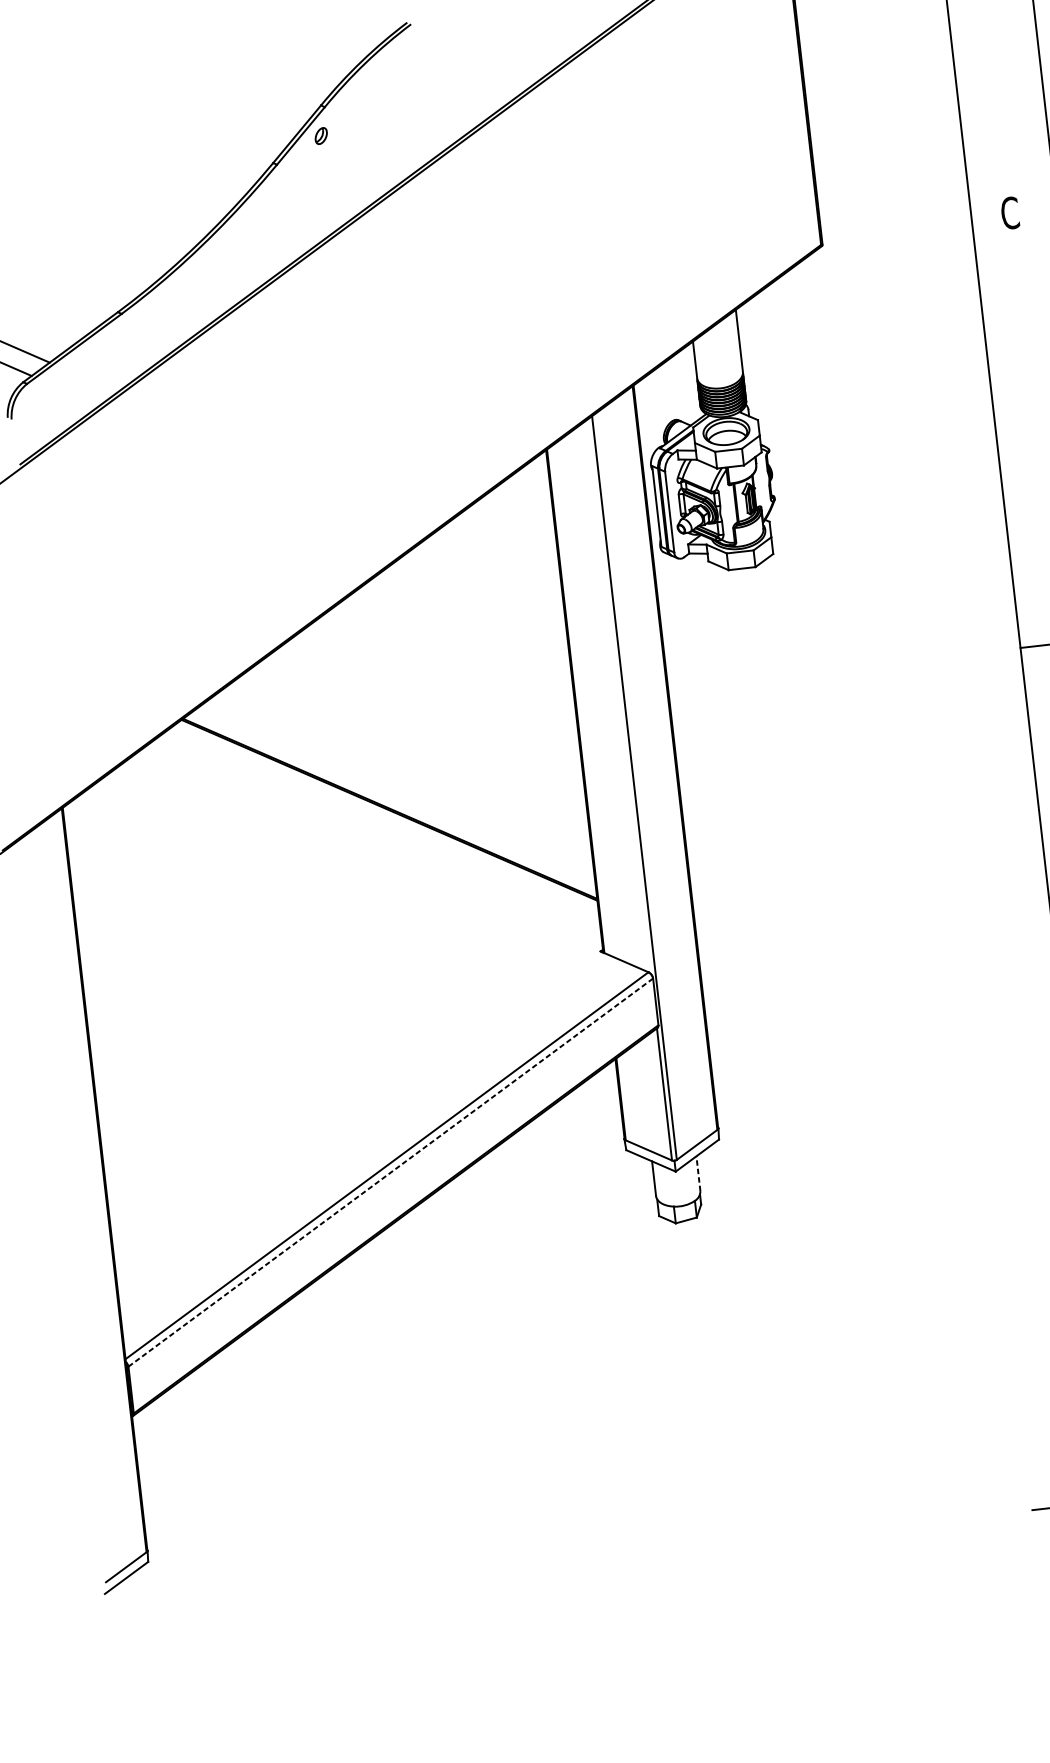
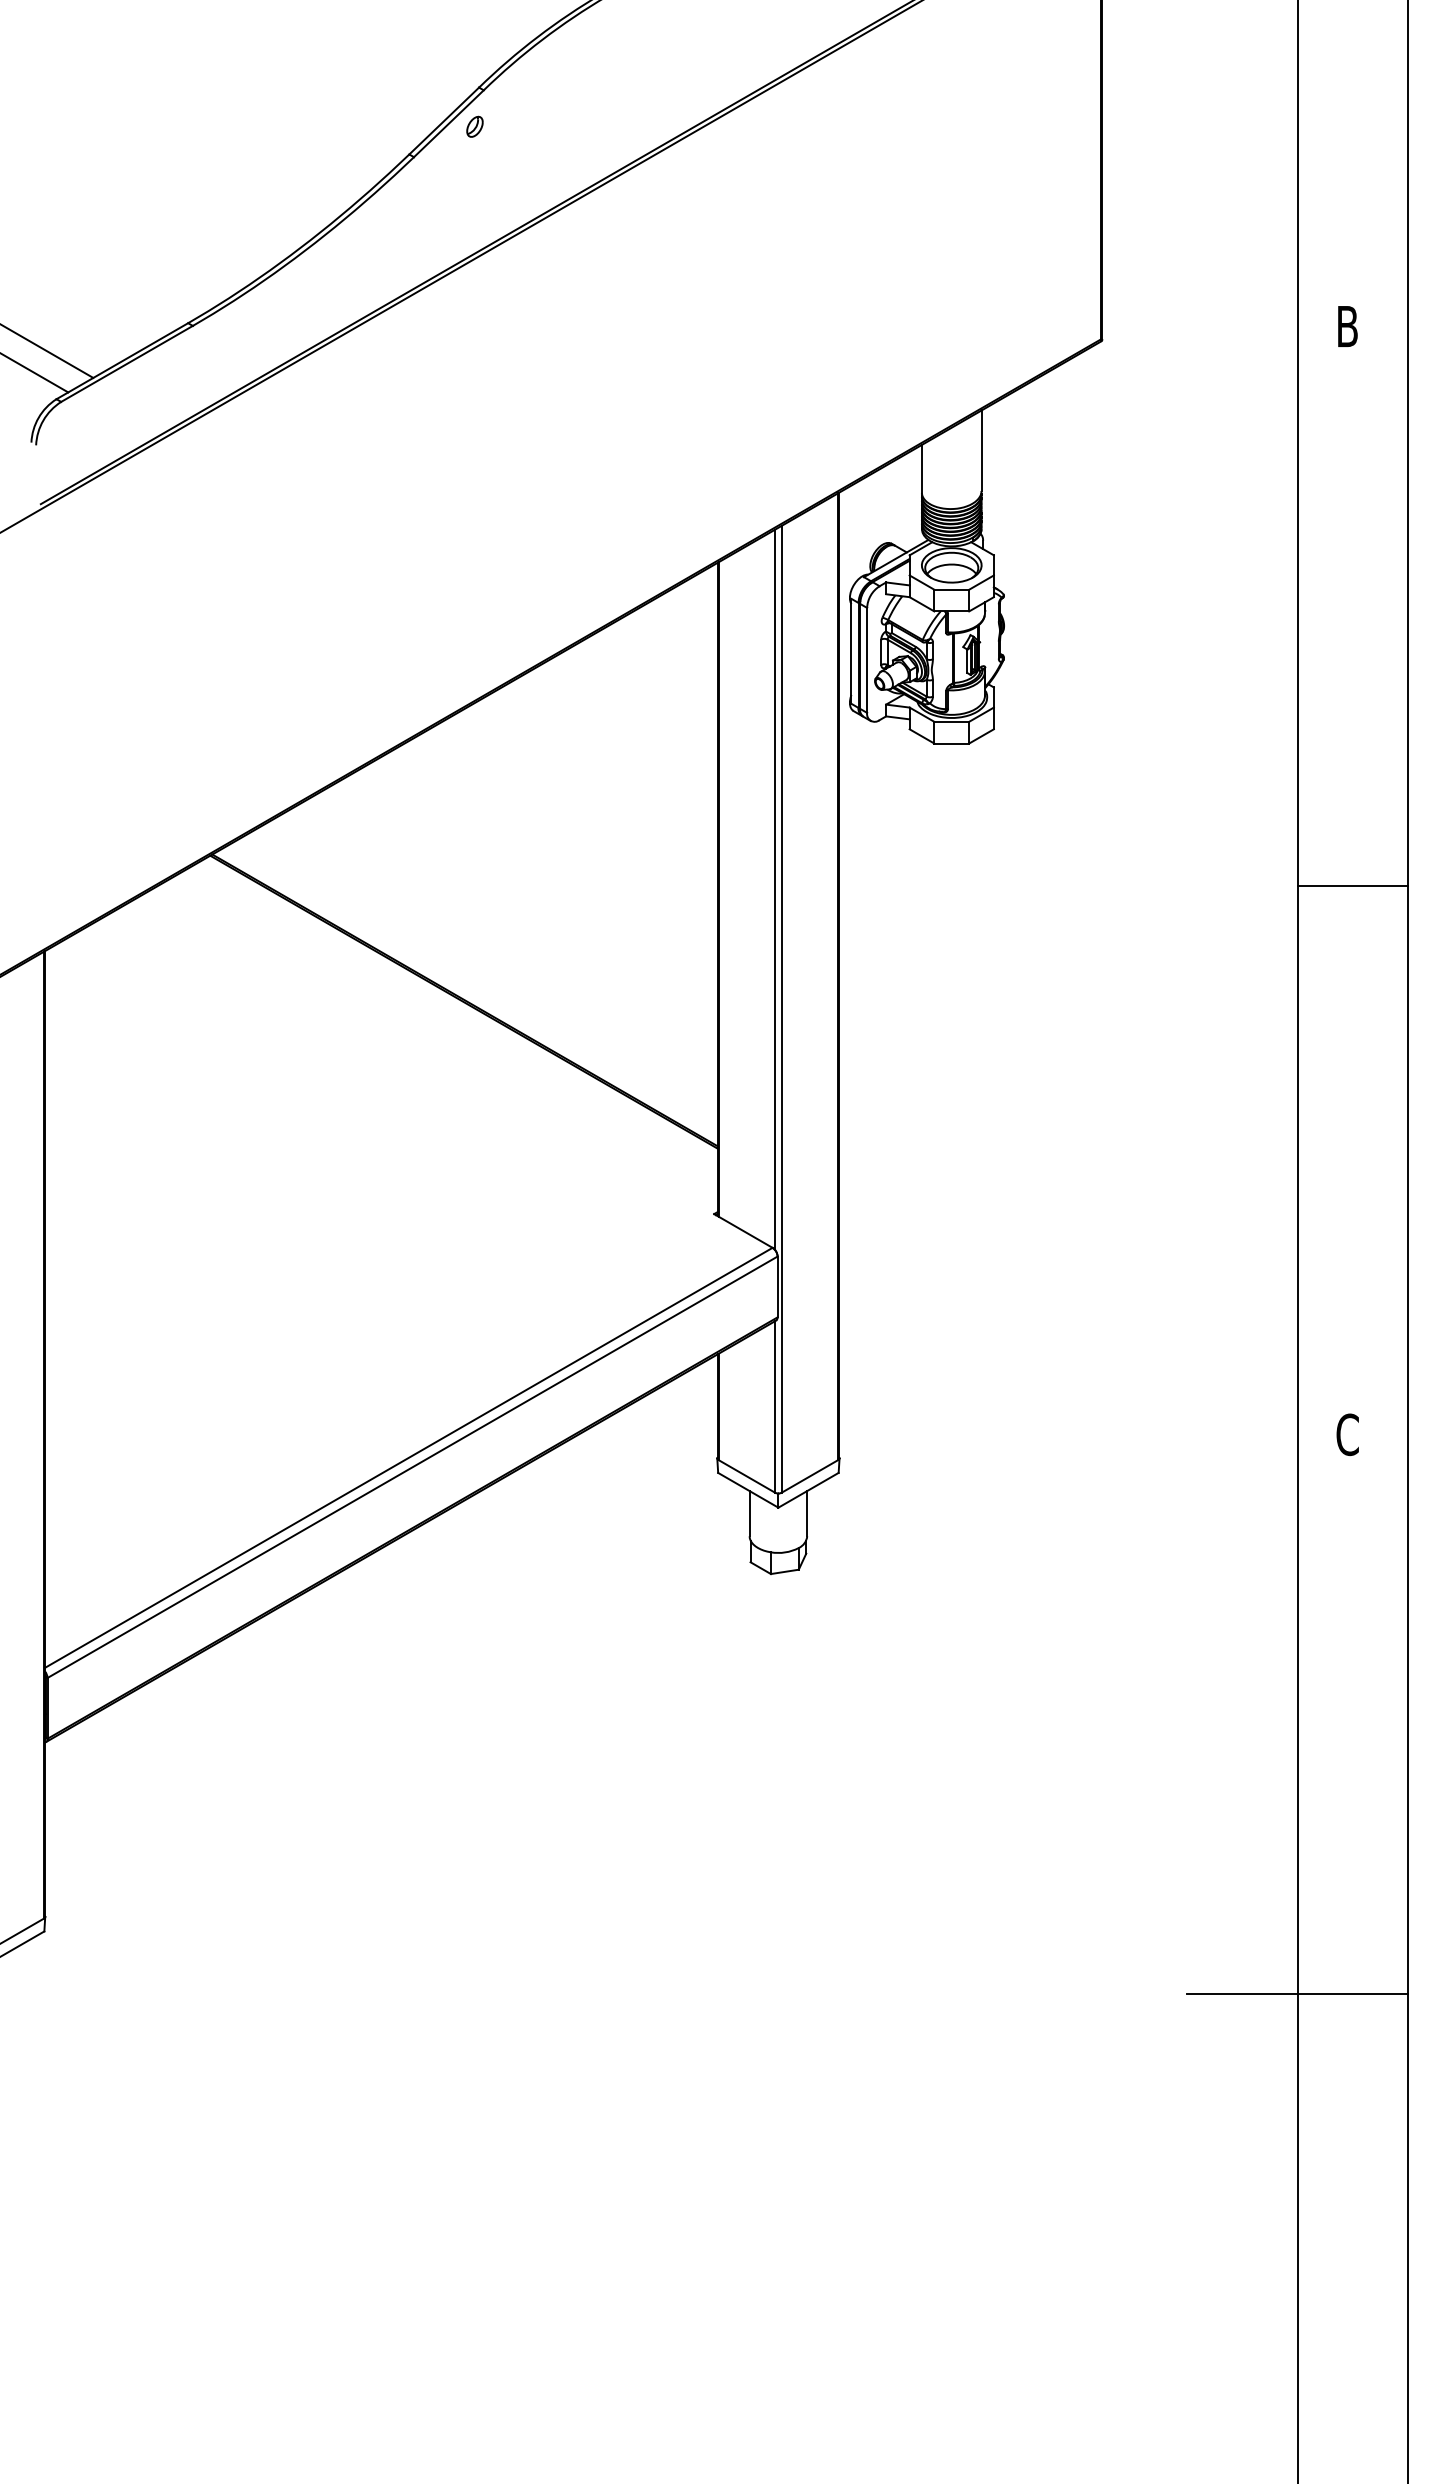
text: (1009, 213) -> (1347, 326), C -> B
line: (619, 696) -> (775, 889), added
line: (390, 1172) -> (412, 1467), dashed -> solid
line: (698, 1173) -> (807, 1513), dashed -> solid

